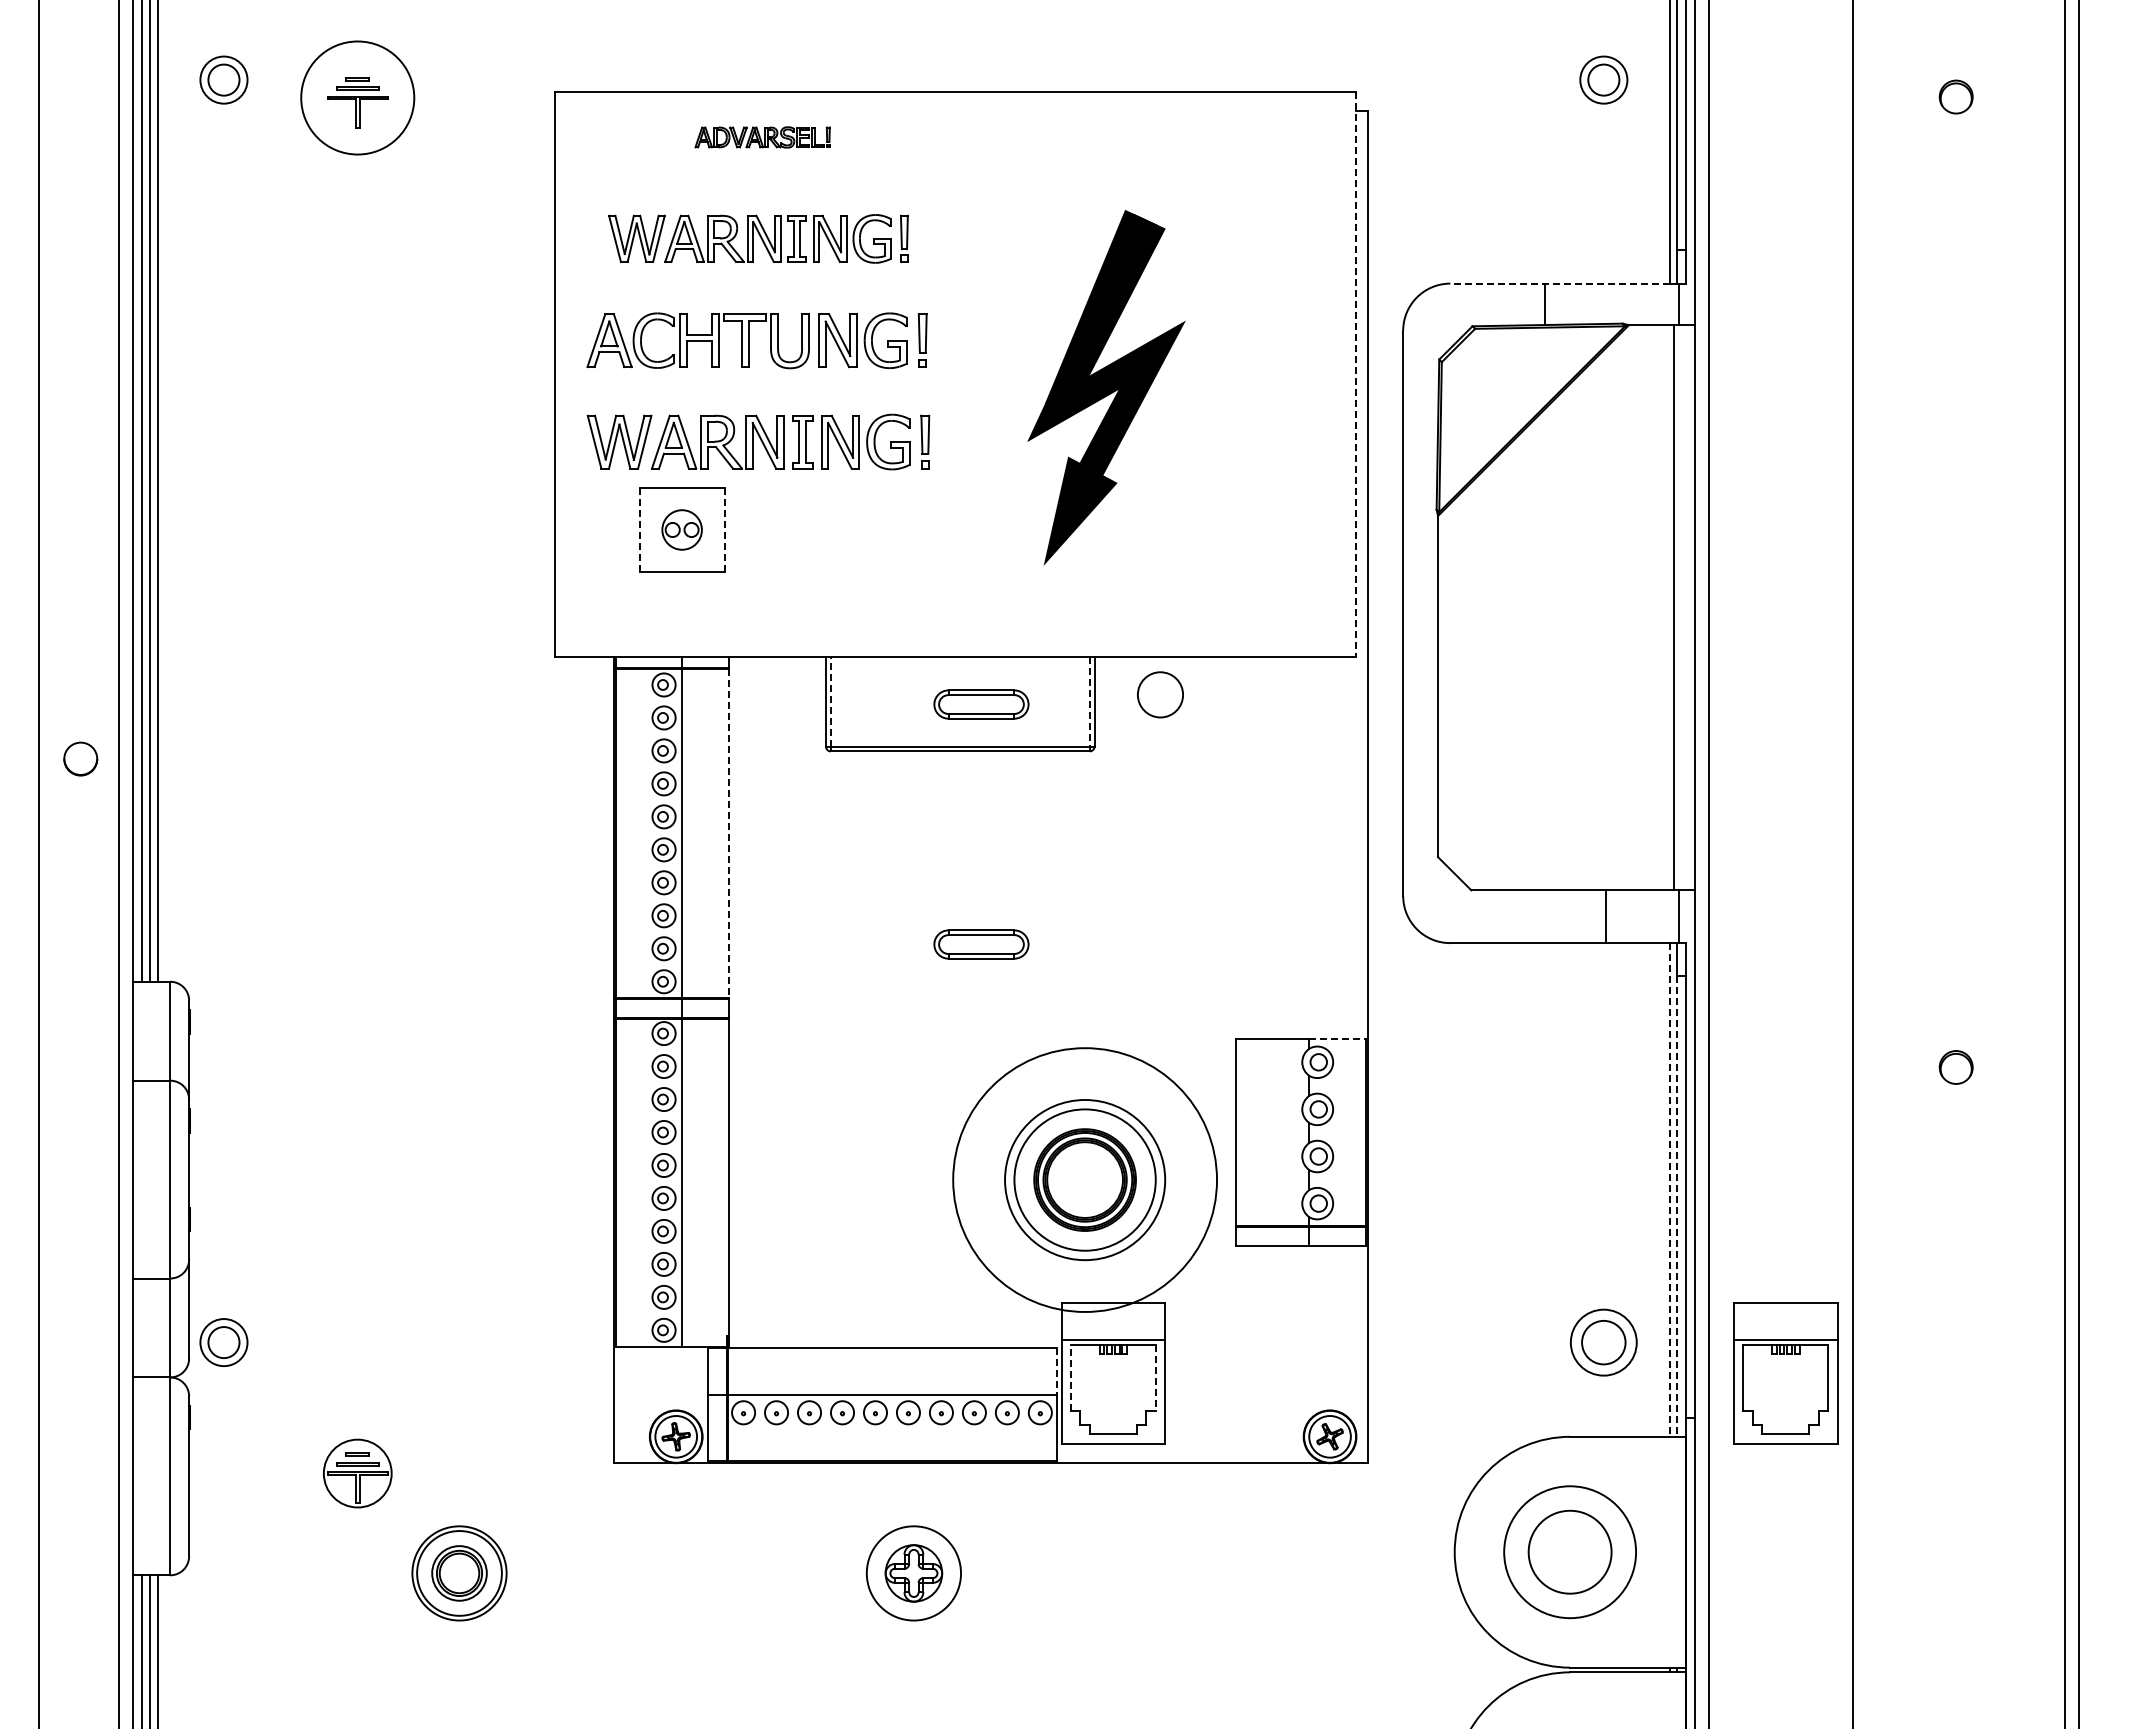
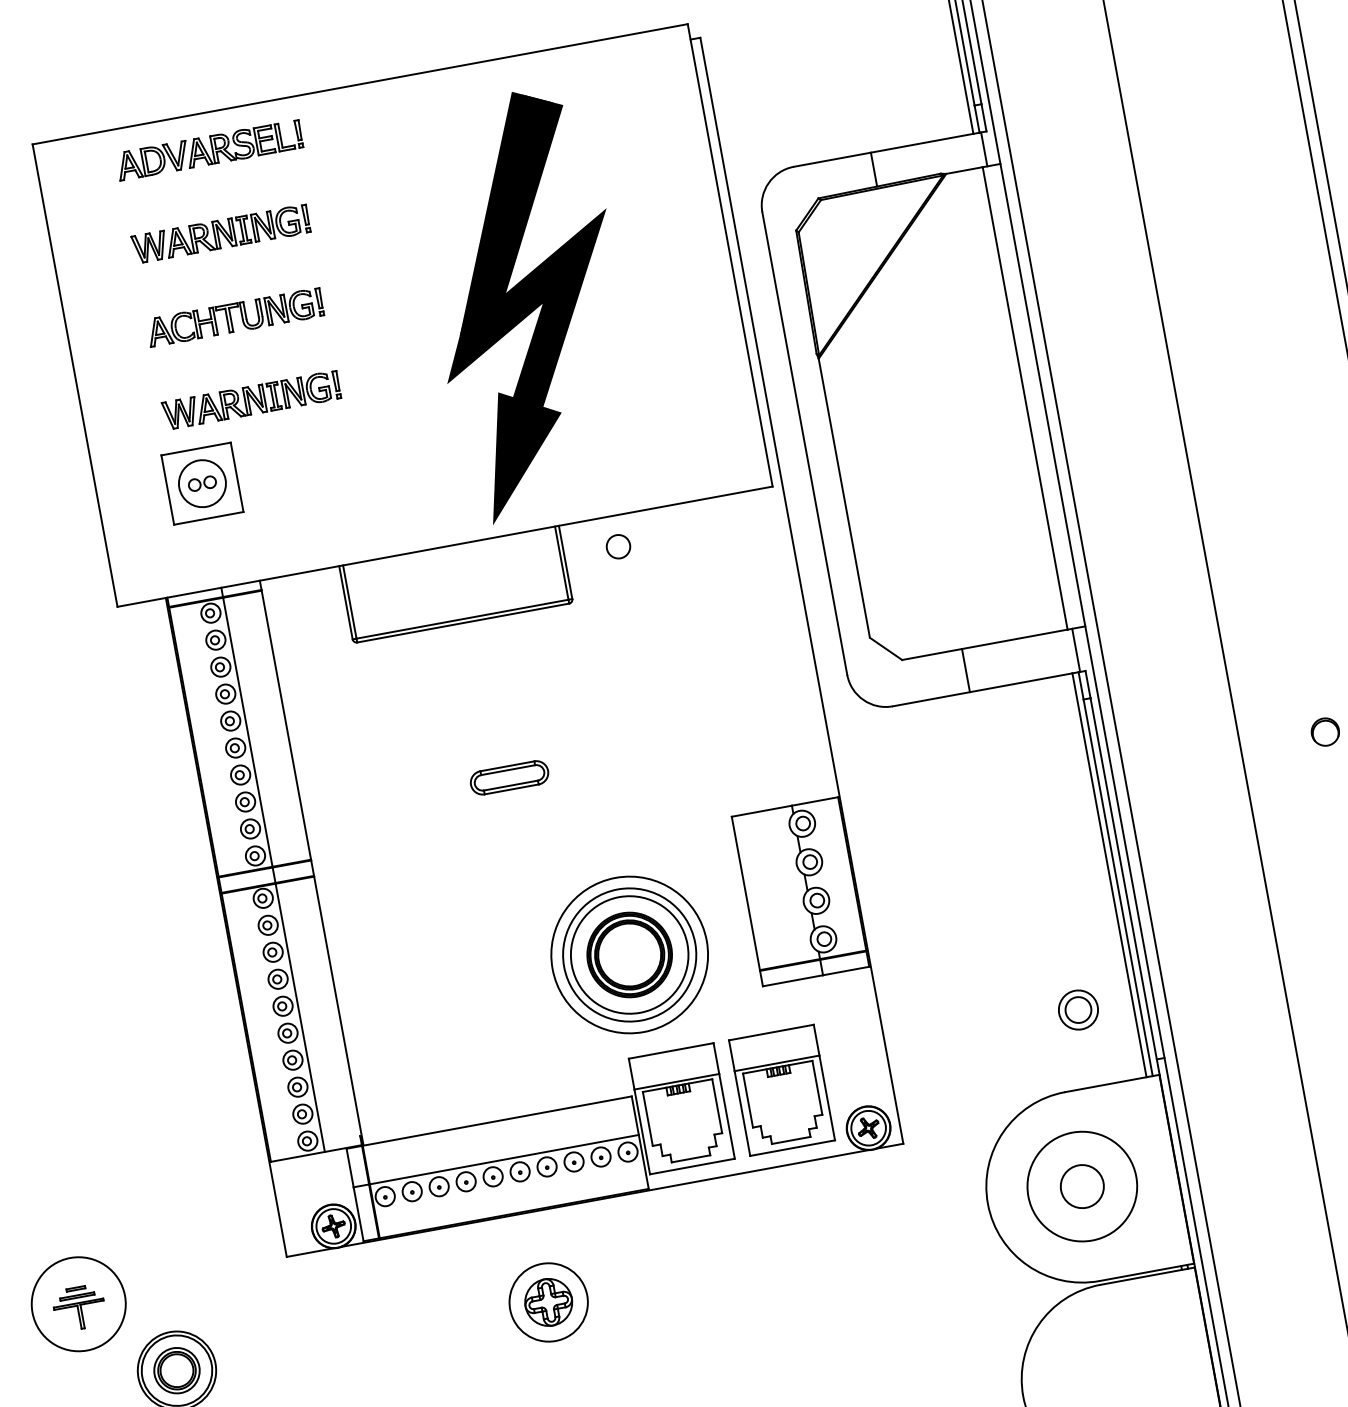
part: (762, 137) -> (209, 150), size x1.67
part: (757, 239) -> (220, 234), size x0.71
line: (1560, 283) -> (883, 150), dashed -> solid
part: (756, 340) -> (234, 317), size x0.62
line: (1355, 374) -> (729, 255), dashed -> solid
part: (1106, 387) -> (528, 303), size x1.43
part: (757, 442) -> (250, 400), size x0.62
line: (639, 529) -> (167, 489), dashed -> solid
circle: (681, 529) -> (201, 483), size x1.43
line: (724, 530) -> (237, 477), dashed -> solid
circle: (1160, 694) -> (618, 546), size x0.62
line: (830, 701) -> (349, 601), dashed -> solid
line: (1089, 701) -> (561, 562), dashed -> solid
part: (981, 704) -> (473, 581), removed
line: (728, 834) -> (286, 725), dashed -> solid
line: (1605, 916) -> (965, 670), moved
line: (1338, 1038) -> (815, 801), dashed -> solid
circle: (1084, 1179) -> (629, 954), size x0.71
line: (1669, 1189) -> (1109, 874), dashed -> solid
line: (1677, 1207) -> (1118, 888), dashed -> solid
part: (1603, 1342) -> (1078, 1010), size x0.71
line: (1056, 1371) -> (635, 1115), dashed -> solid
part: (1785, 1373) -> (781, 1090), moved
line: (1070, 1377) -> (647, 1118), dashed -> solid
line: (1155, 1377) -> (716, 1105), dashed -> solid
circle: (357, 1473) -> (78, 1304), size x1.67
circle: (1570, 1552) -> (1082, 1186), size x0.62

